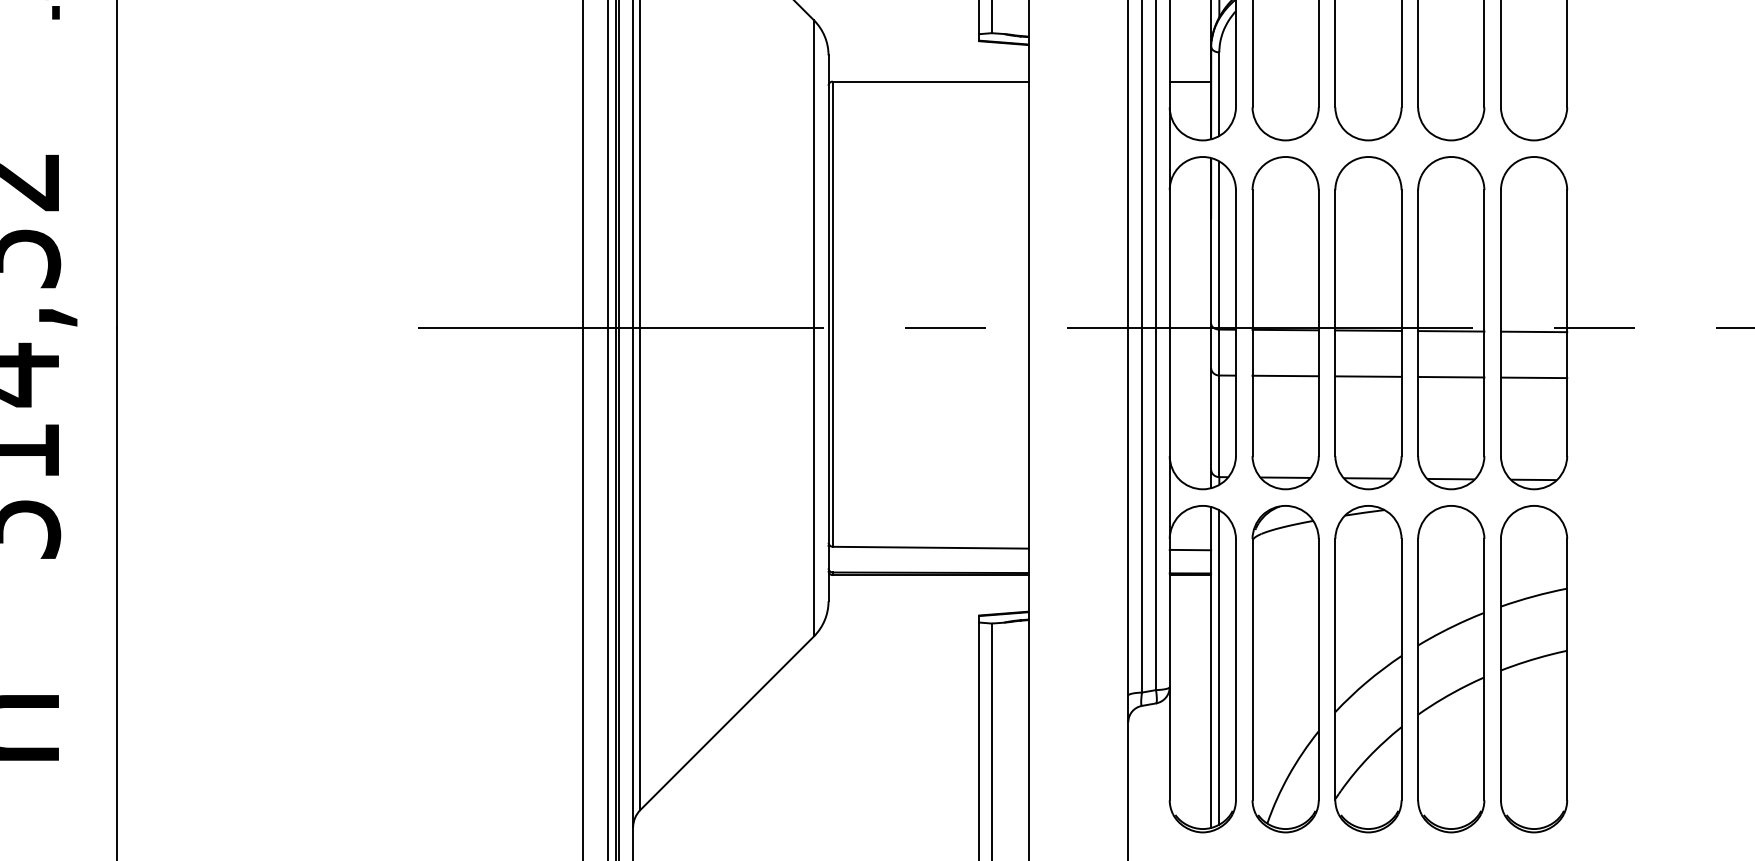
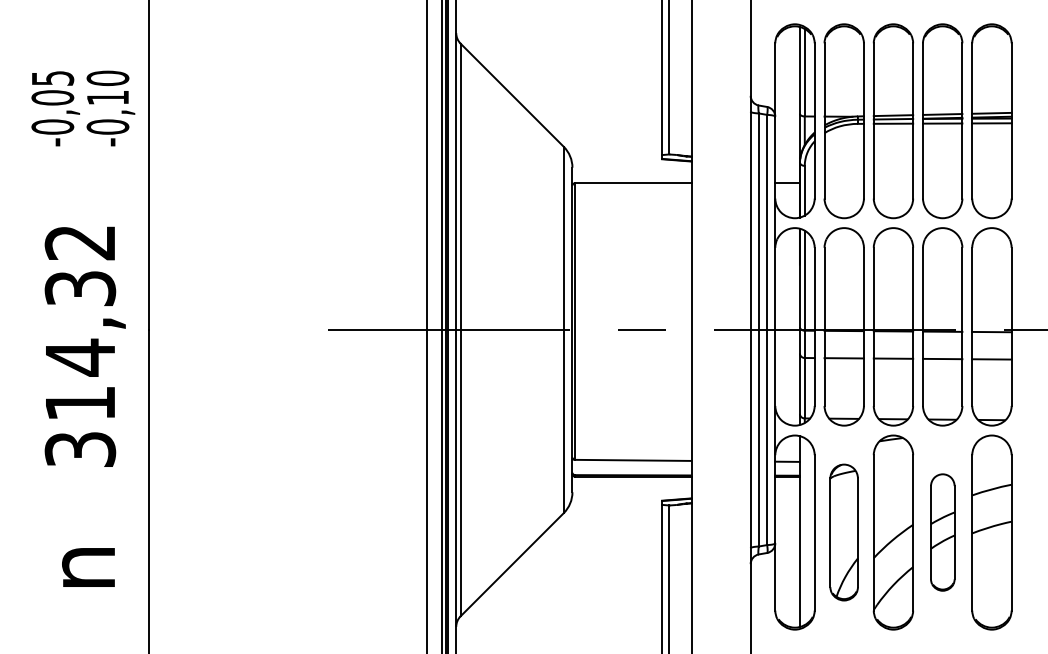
line: (1218, 667) -> (804, 531), removed
part: (1284, 668) -> (843, 532), size x0.7
part: (1450, 668) -> (942, 532), size x0.6

